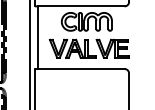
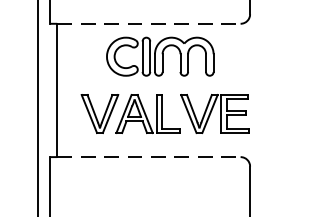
line: (82, 6) -> (151, 24), solid -> dashed
line: (82, 69) -> (151, 158), solid -> dashed

